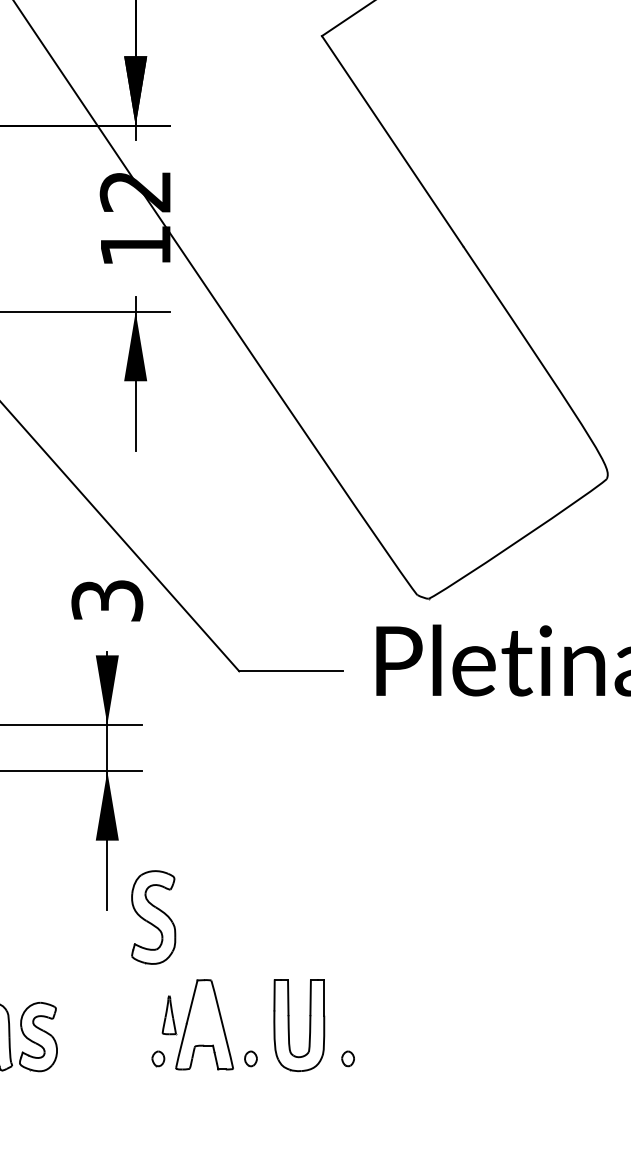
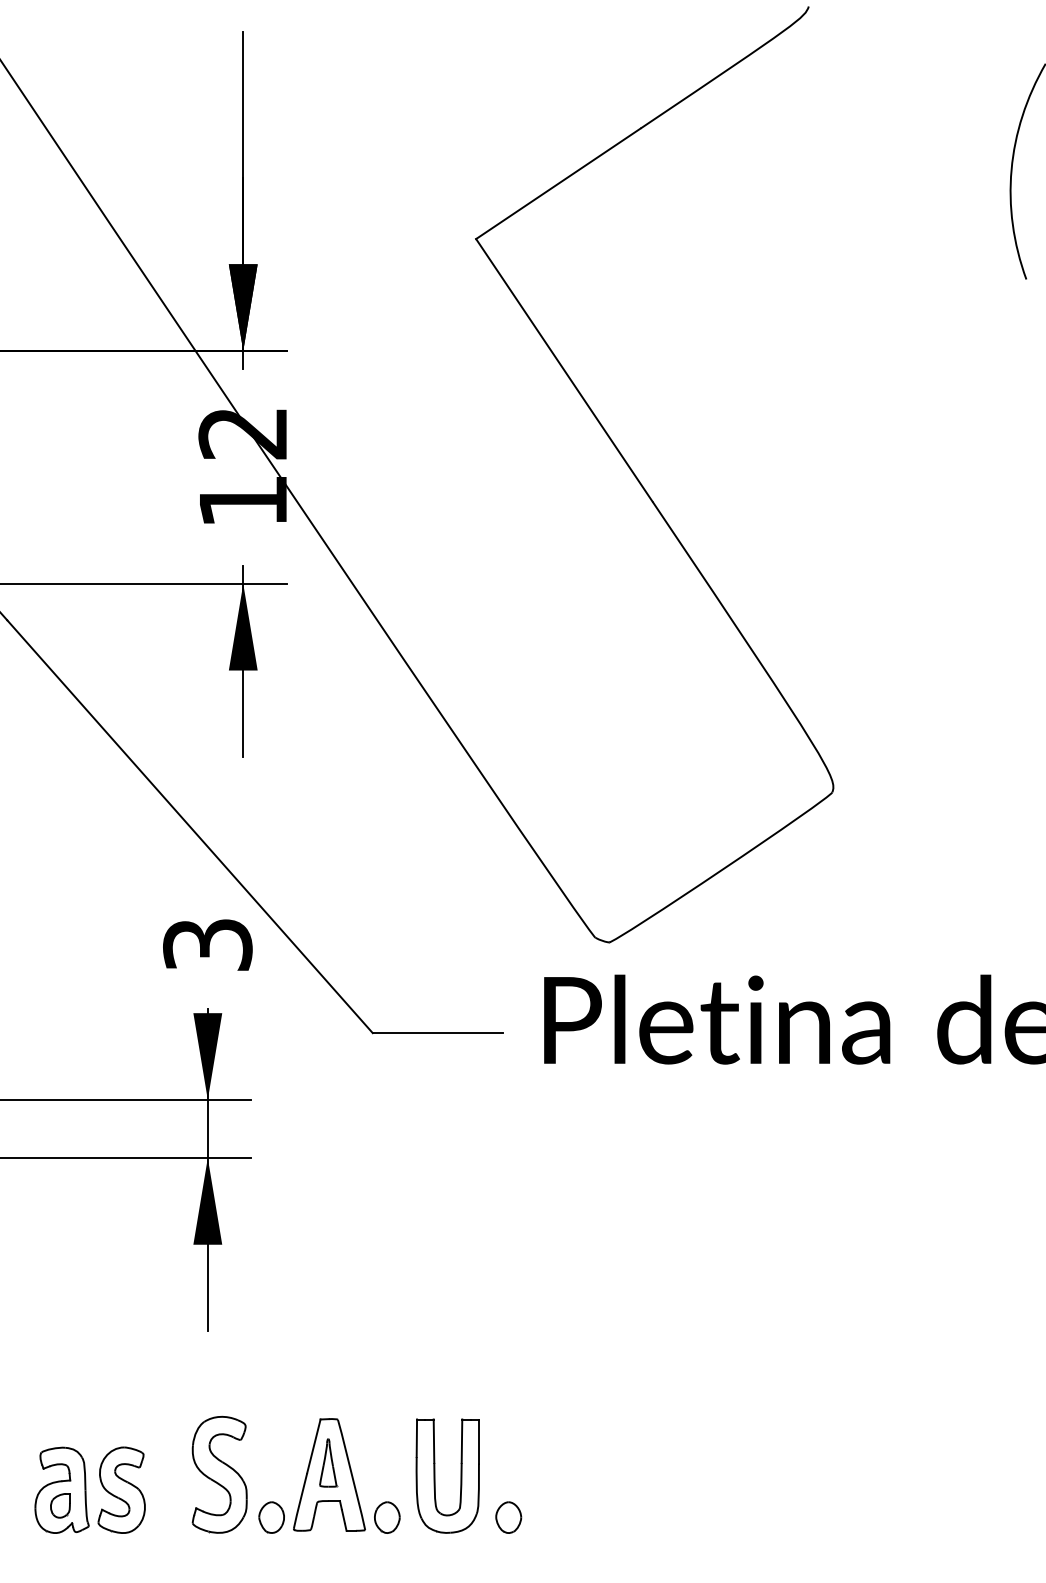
part: (153, 917) -> (219, 1474), moved
part: (169, 1014) -> (328, 1462), moved
part: (158, 1058) -> (271, 1517), size x1.67
part: (251, 1058) -> (387, 1517), size x1.67
part: (347, 1058) -> (508, 1517), size x1.67

